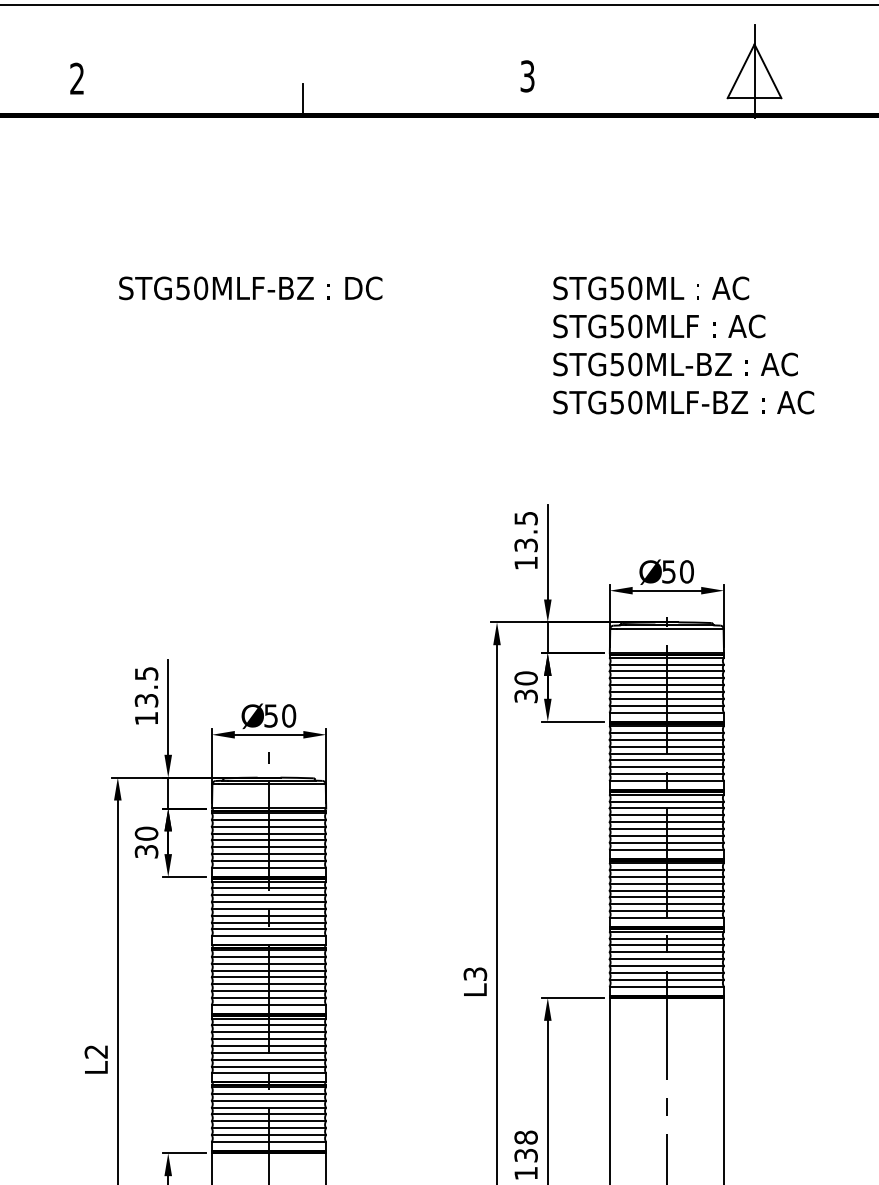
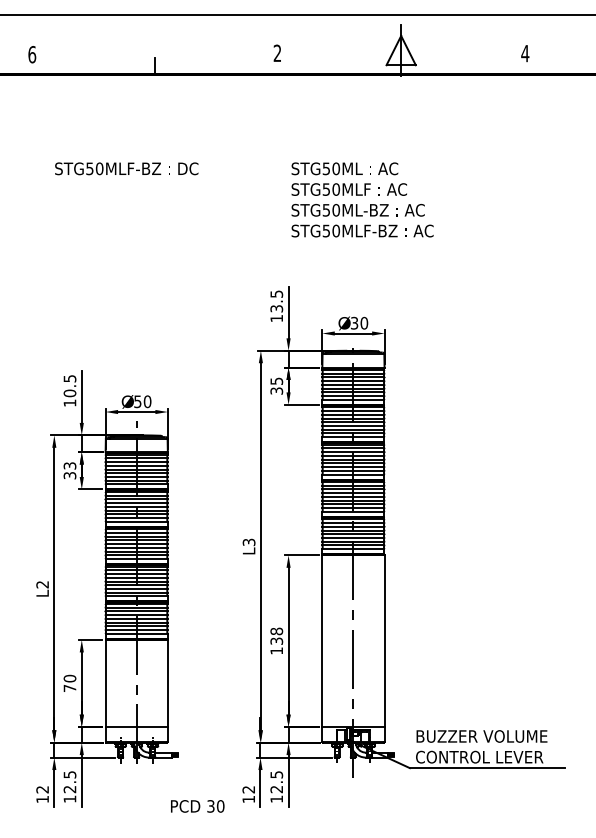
text: (527, 76) -> (277, 53), 3 -> 2
text: (77, 78) -> (32, 54), 2 -> 6
text: (668, 570) -> (354, 322), 50 -> 30
text: (525, 678) -> (276, 381), 30 -> 35
text: (145, 700) -> (69, 393), 13.5 -> 10.5
text: (145, 832) -> (69, 465), 30 -> 33

